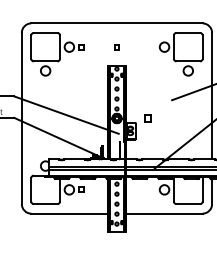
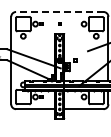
line: (116, 22) -> (59, 11), solid -> dashed

